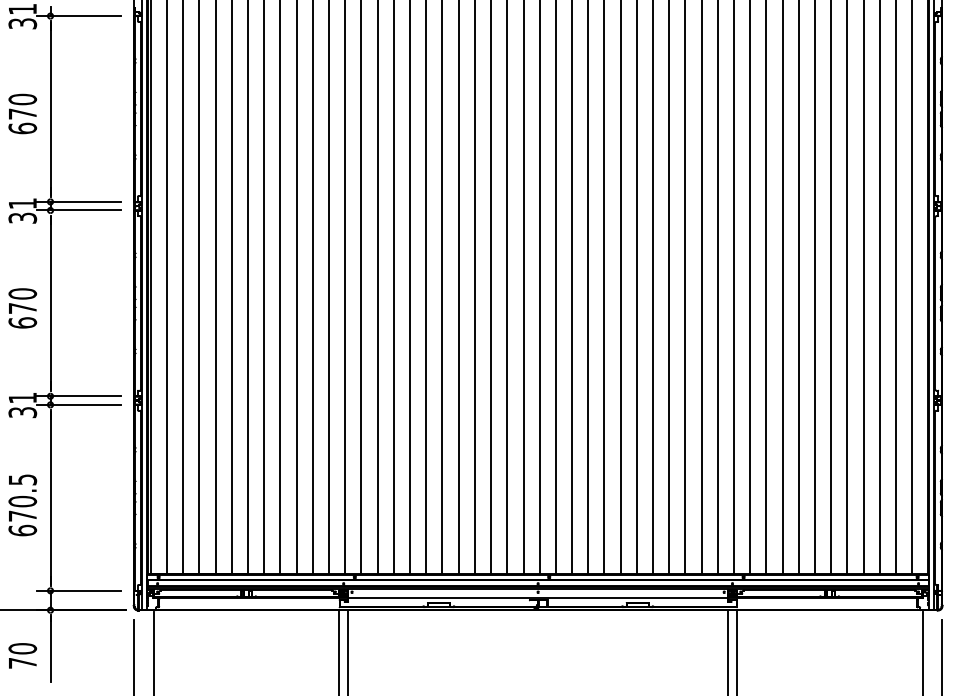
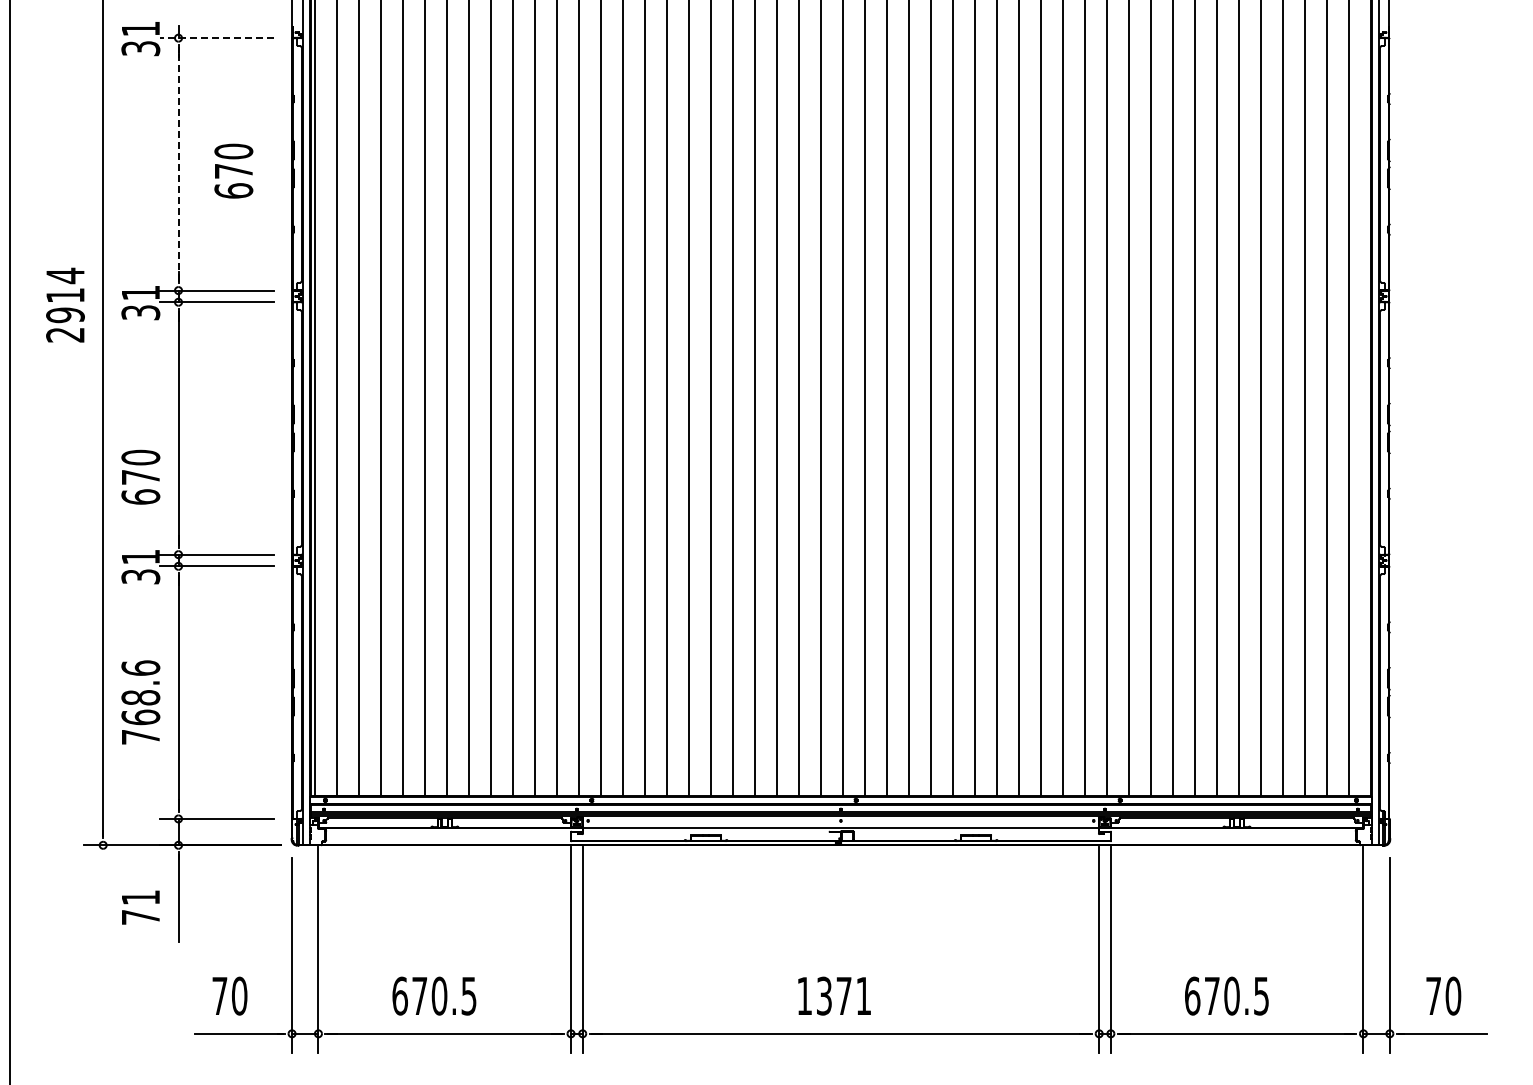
line: (78, 16) -> (216, 38), solid -> dashed
line: (50, 109) -> (178, 164), solid -> dashed
text: (22, 113) -> (233, 170), moved
text: (22, 307) -> (140, 476), moved
text: (22, 505) -> (140, 702), 670.5 -> 768.6
text: (22, 648) -> (140, 897), 70 -> 71

